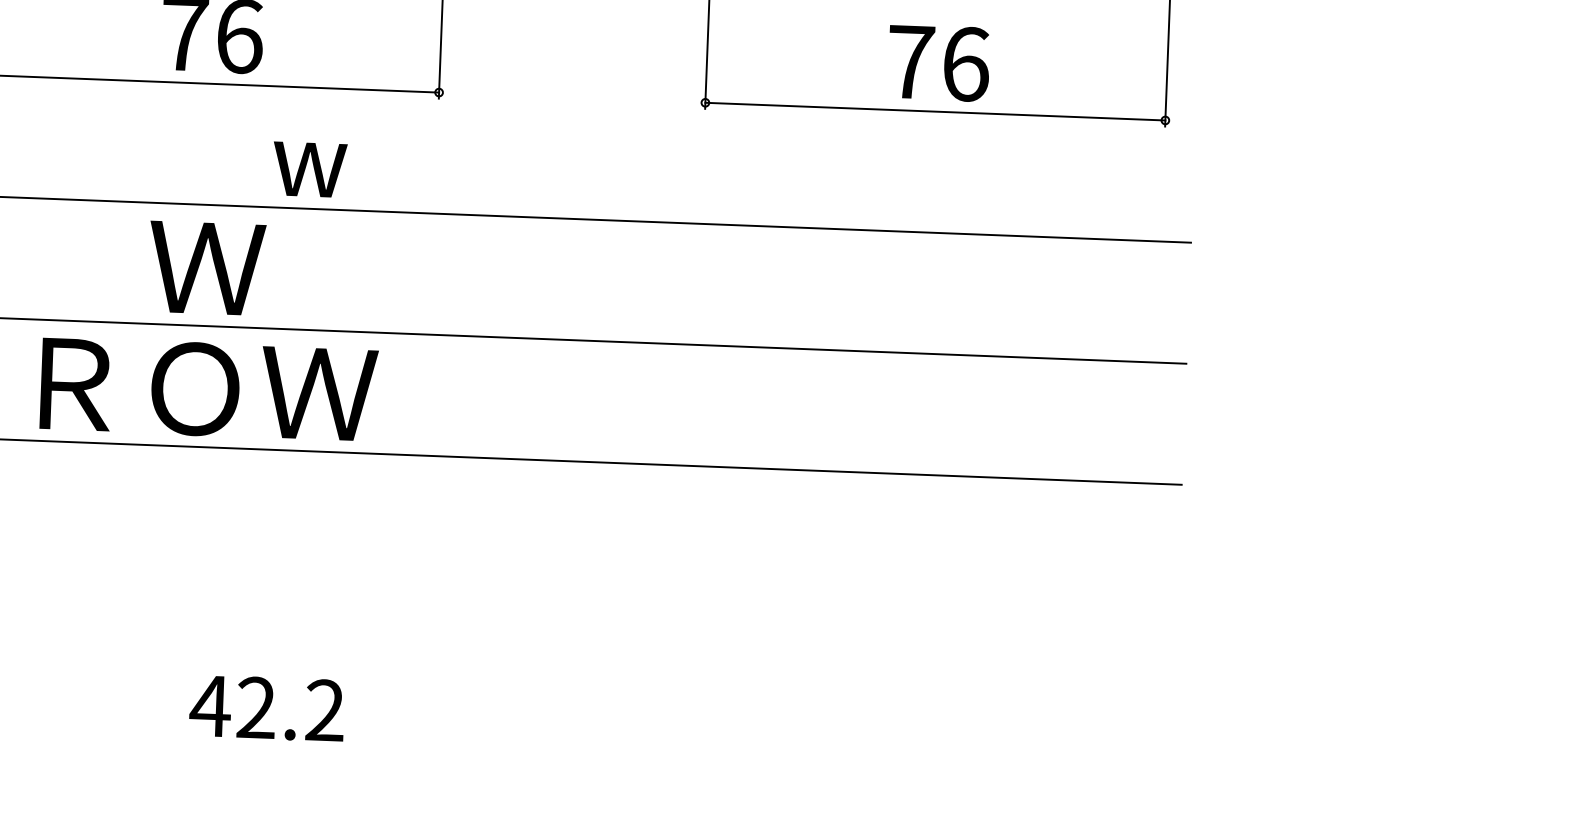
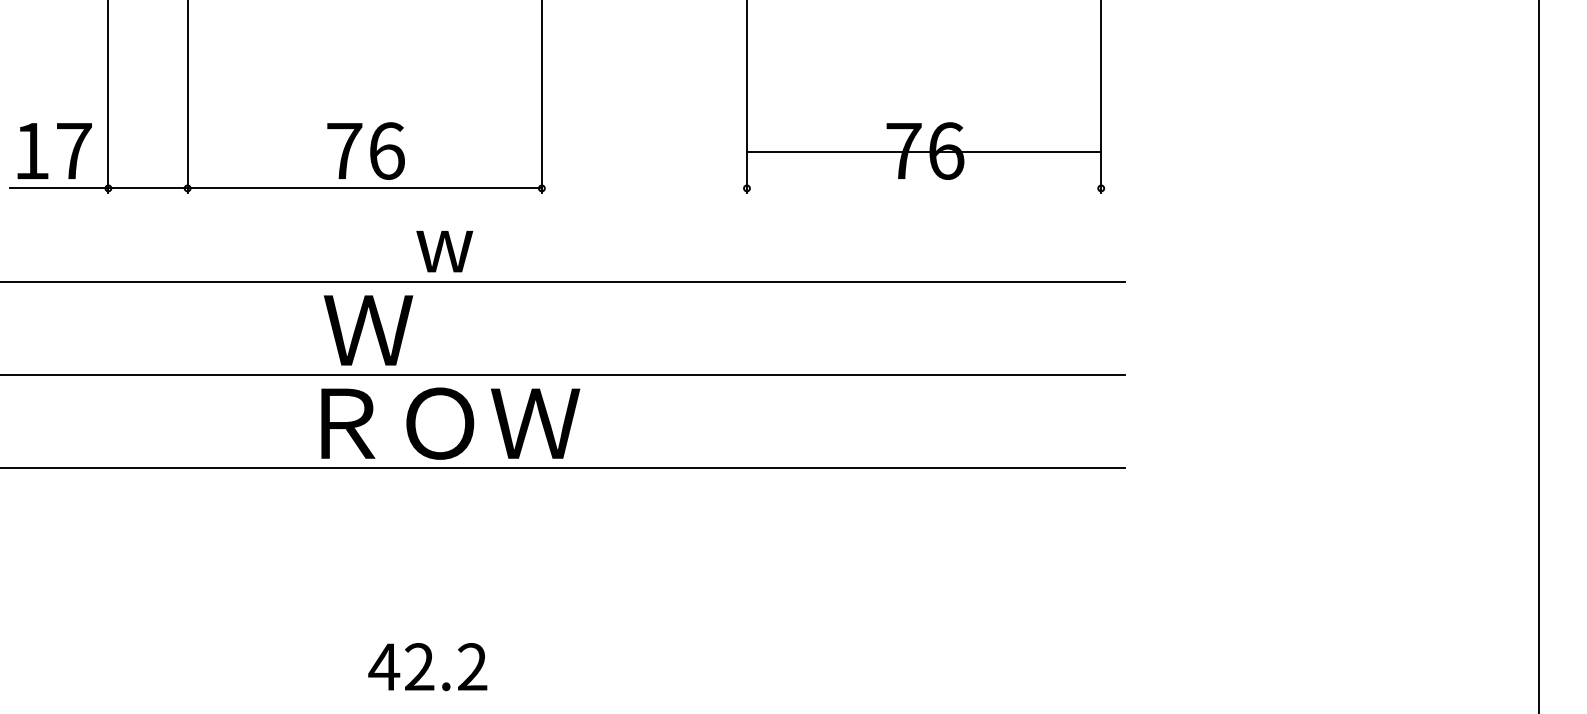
line: (934, 111) -> (923, 152), moved
text: (208, 389) -> (450, 423), moved

